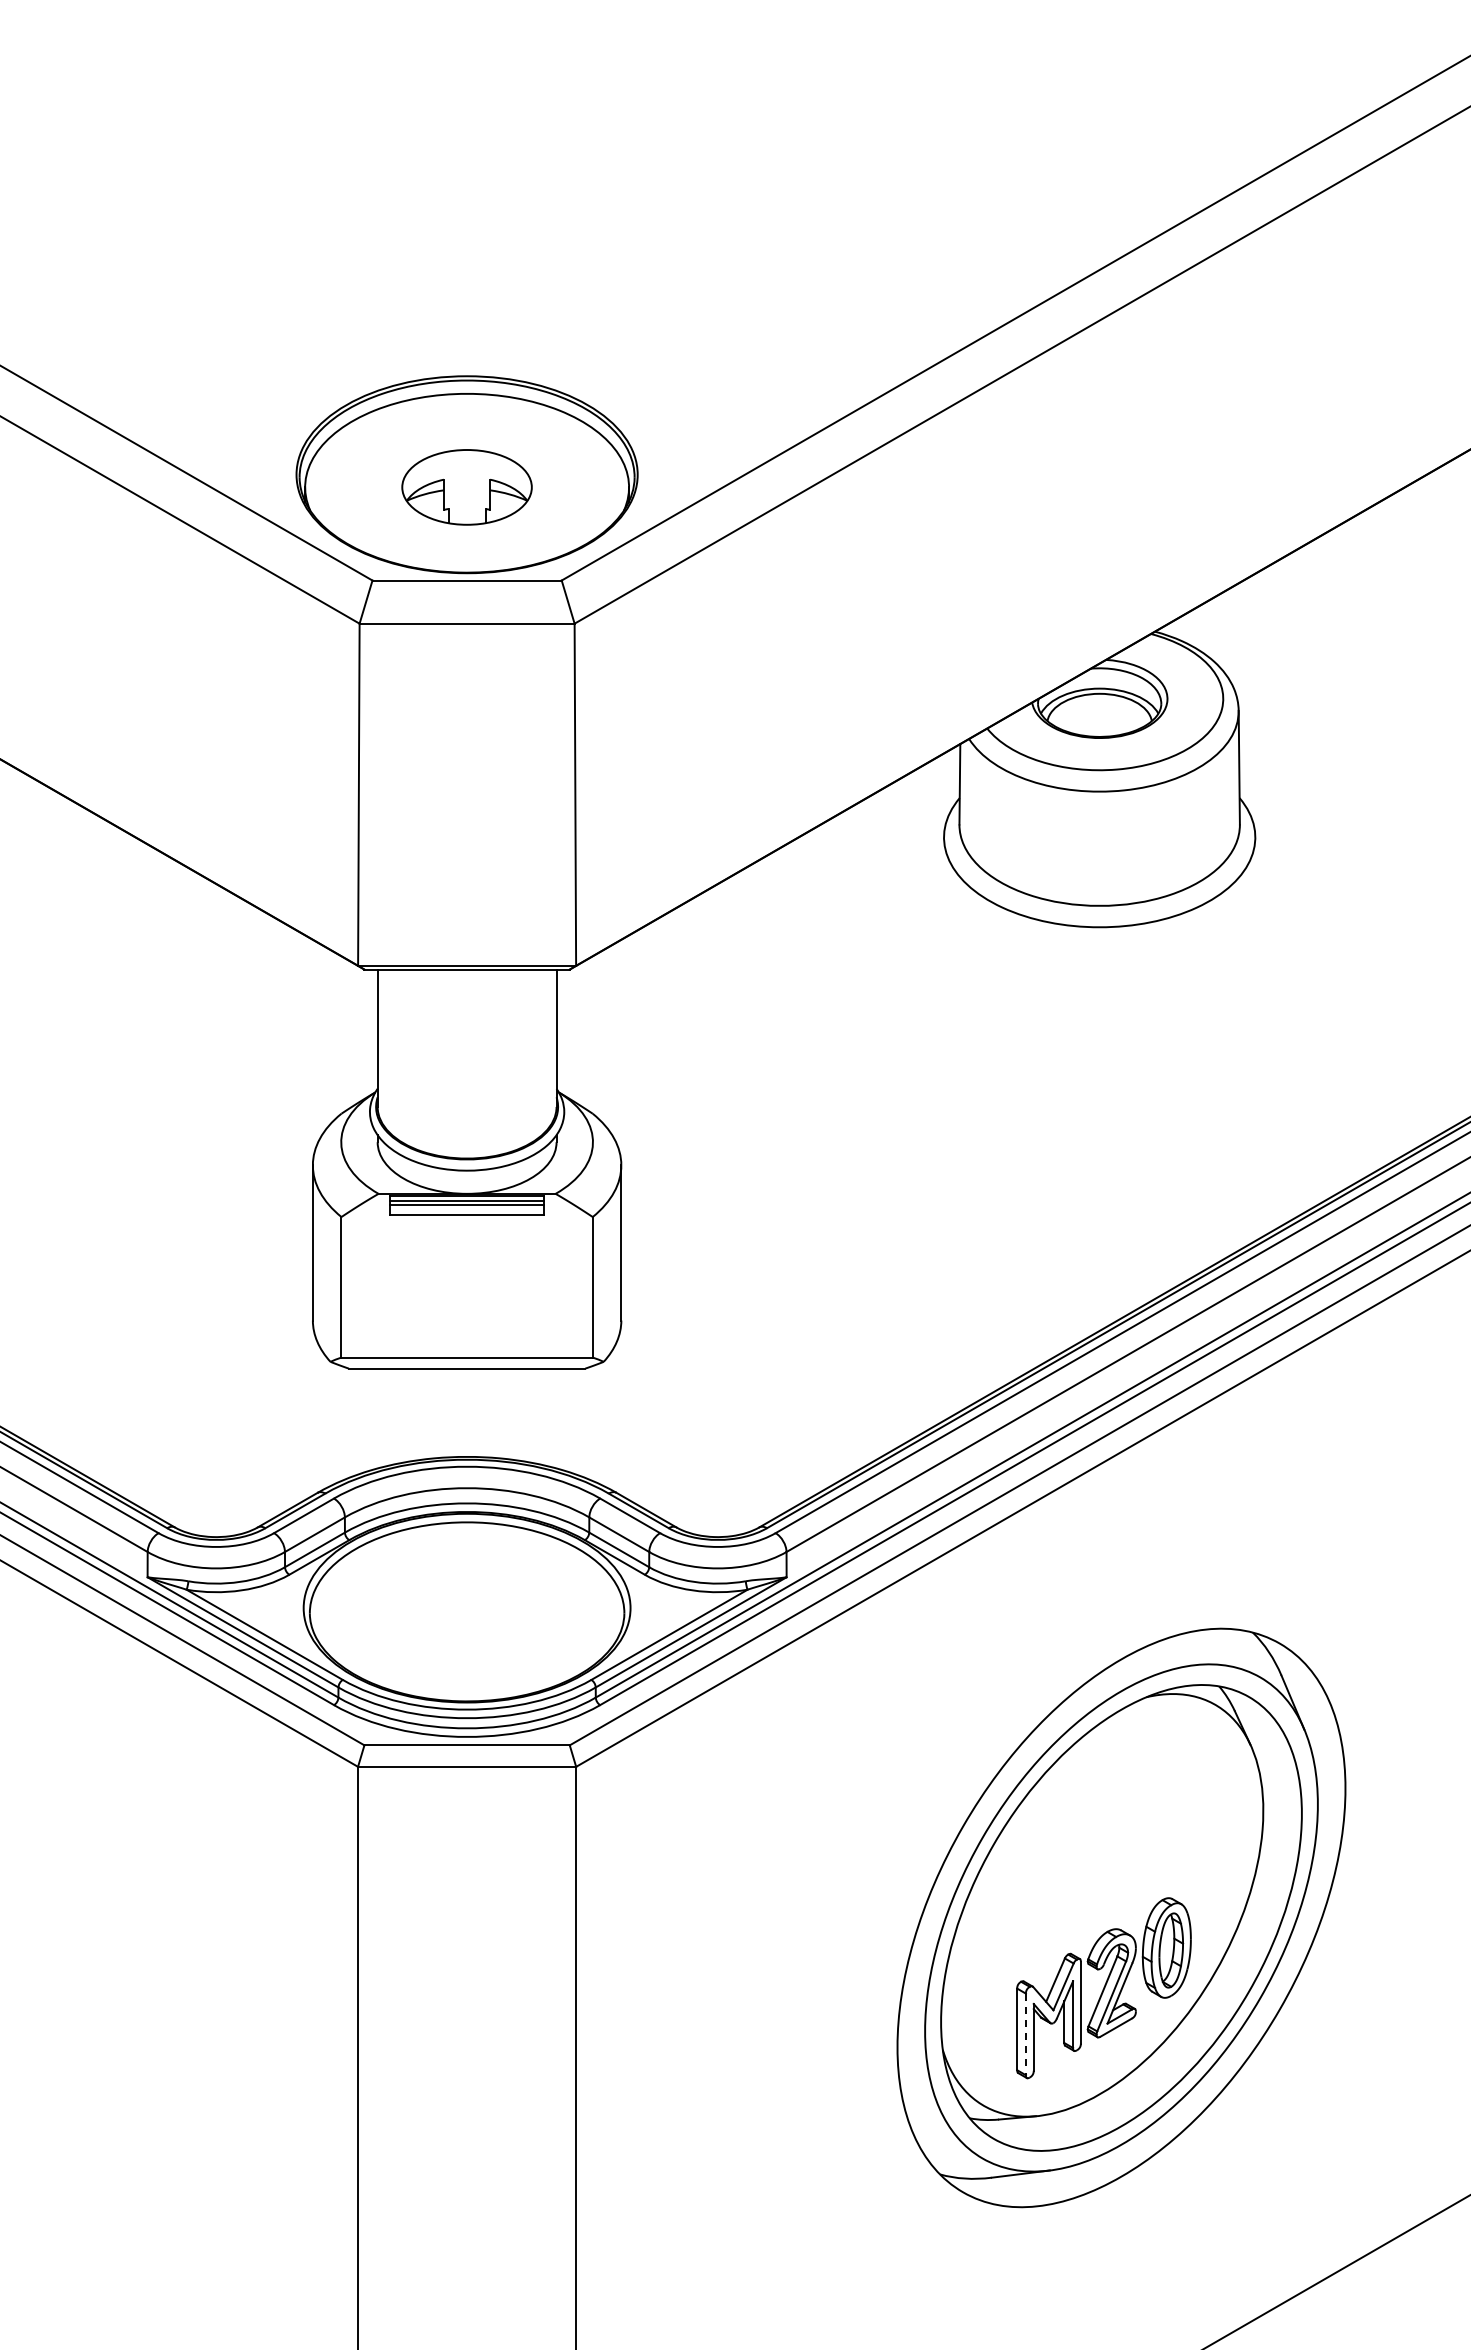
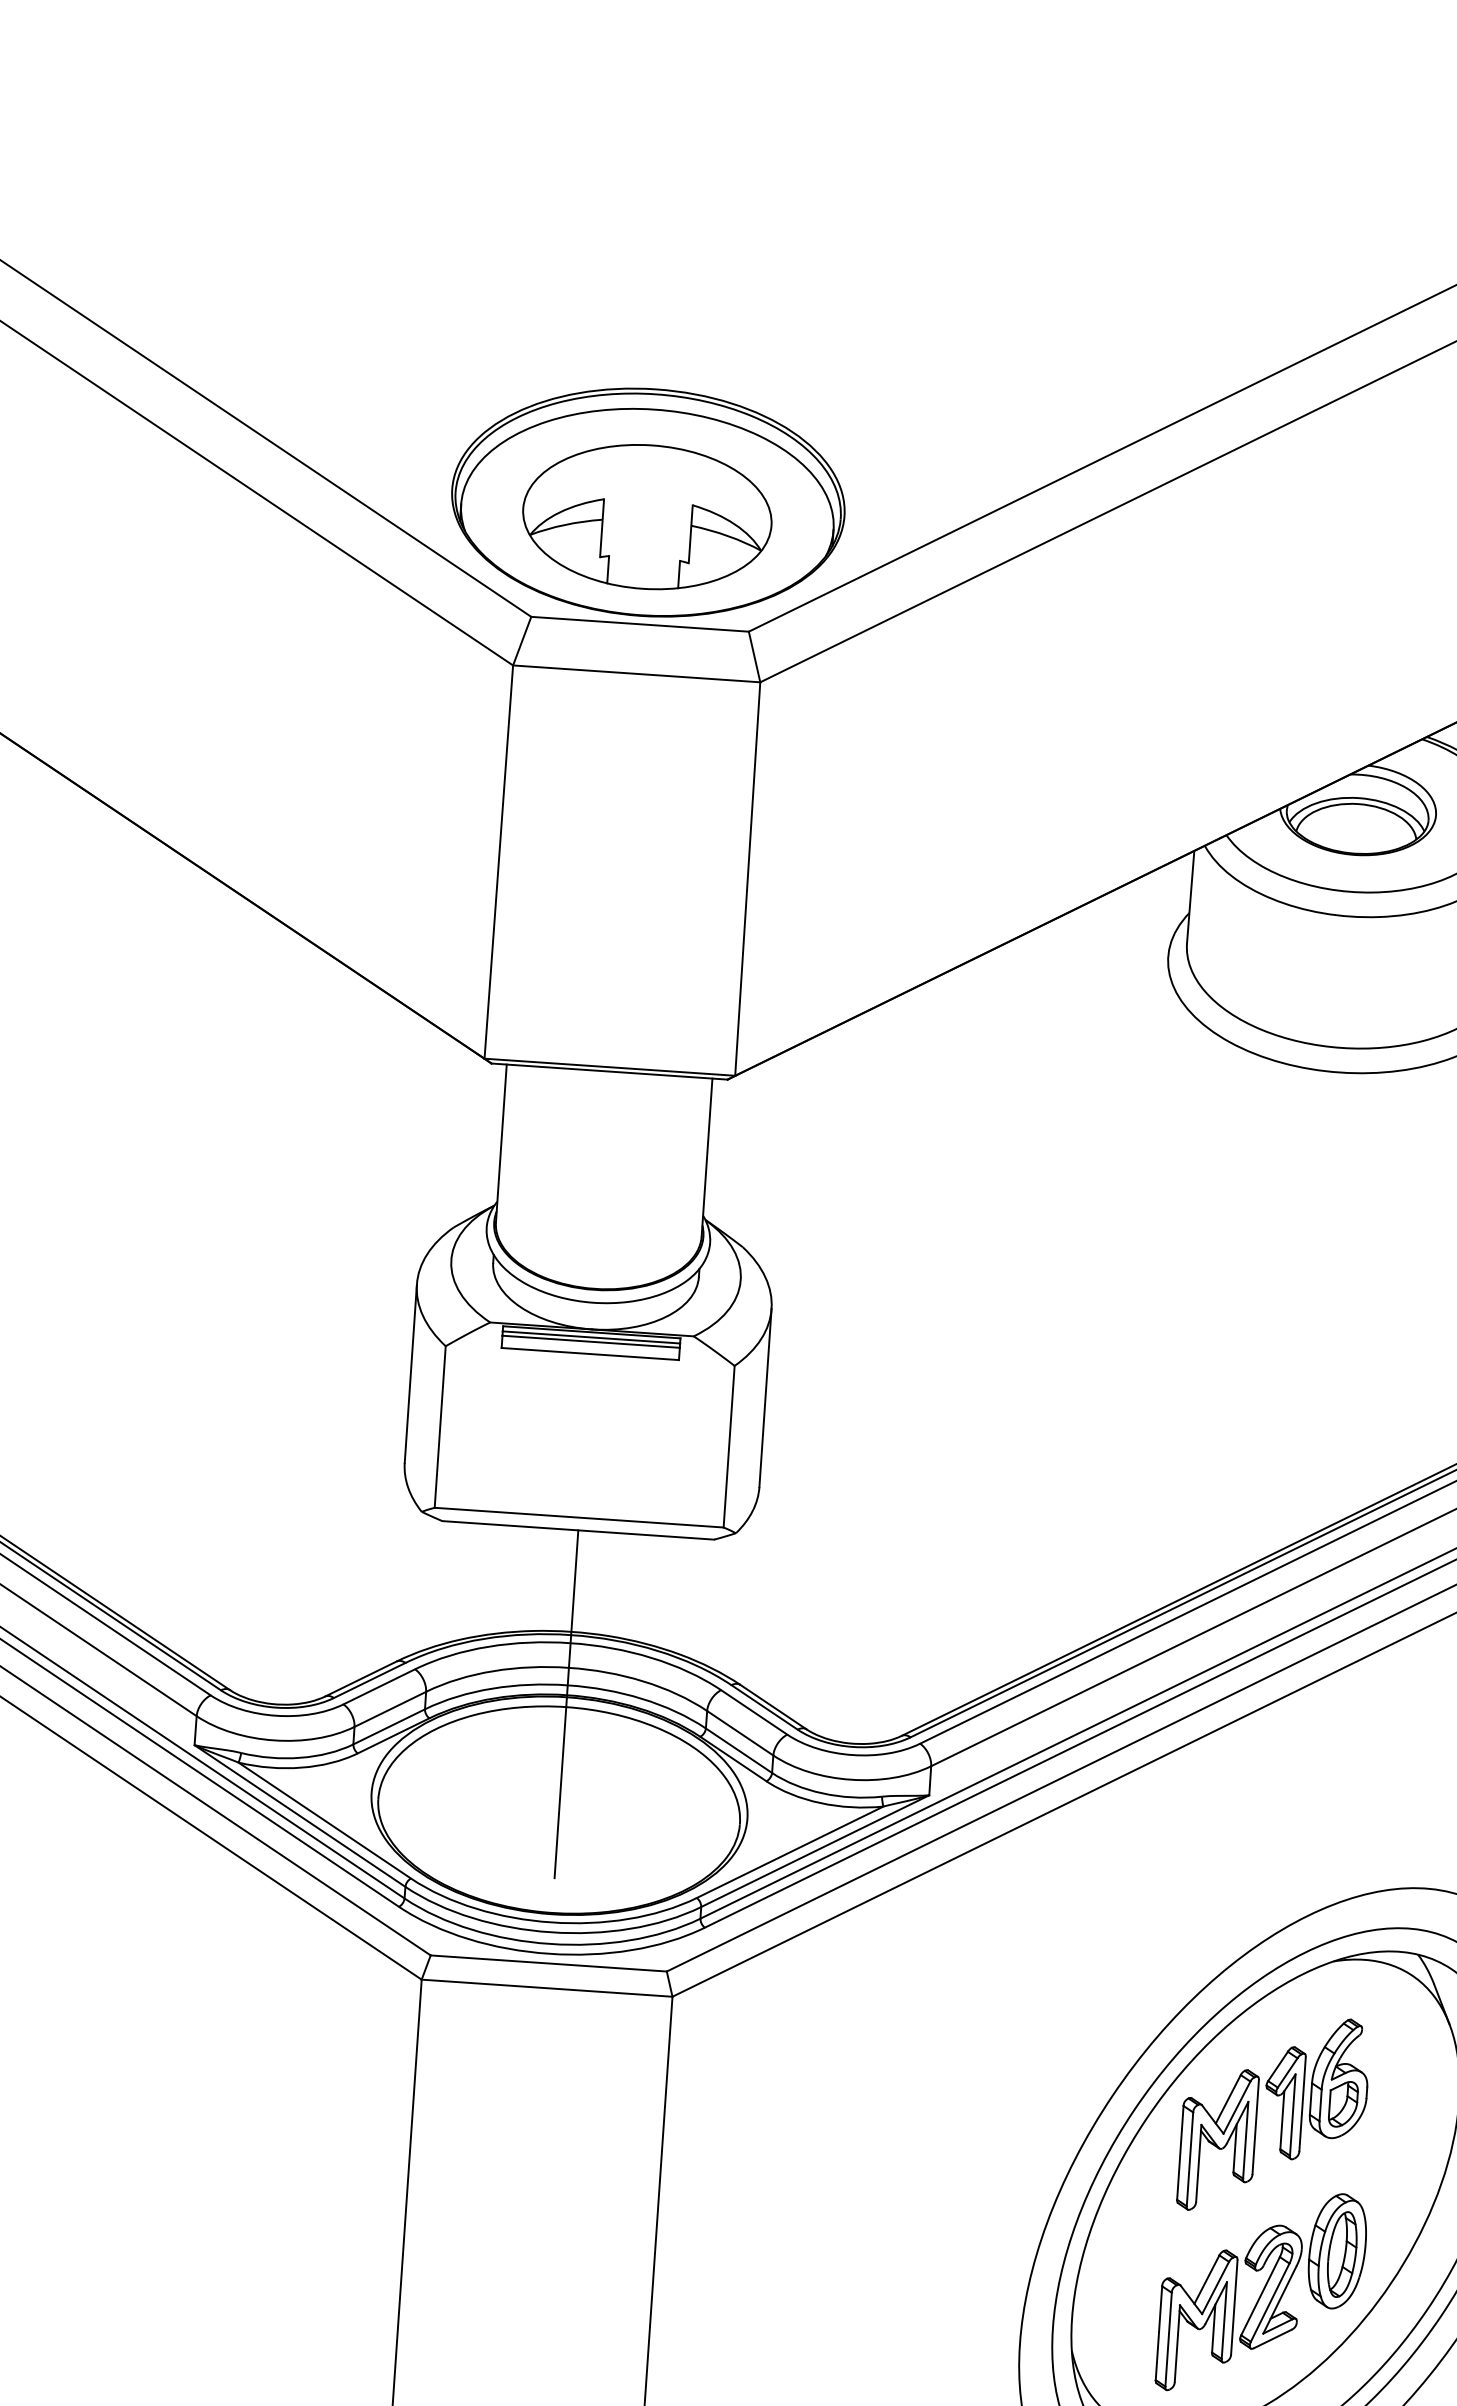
part: (466, 487) -> (646, 517), size x1.67
line: (467, 1519) -> (566, 1703), added
part: (1110, 1833) -> (1281, 2115), added
line: (1025, 2034) -> (1168, 2339), dashed -> solid

